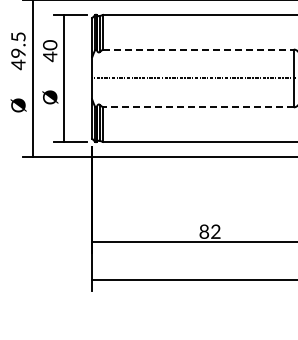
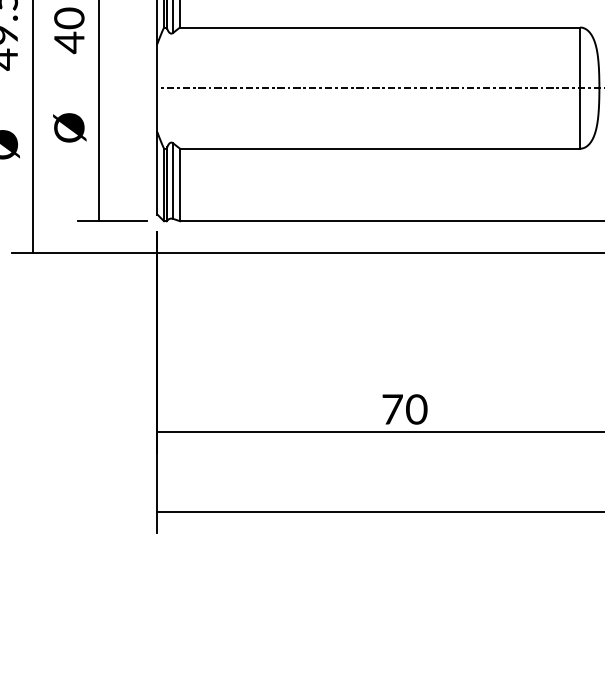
line: (198, 49) -> (380, 27), dashed -> solid
line: (197, 107) -> (378, 148), dashed -> solid
text: (209, 231) -> (403, 408), 82 -> 70

